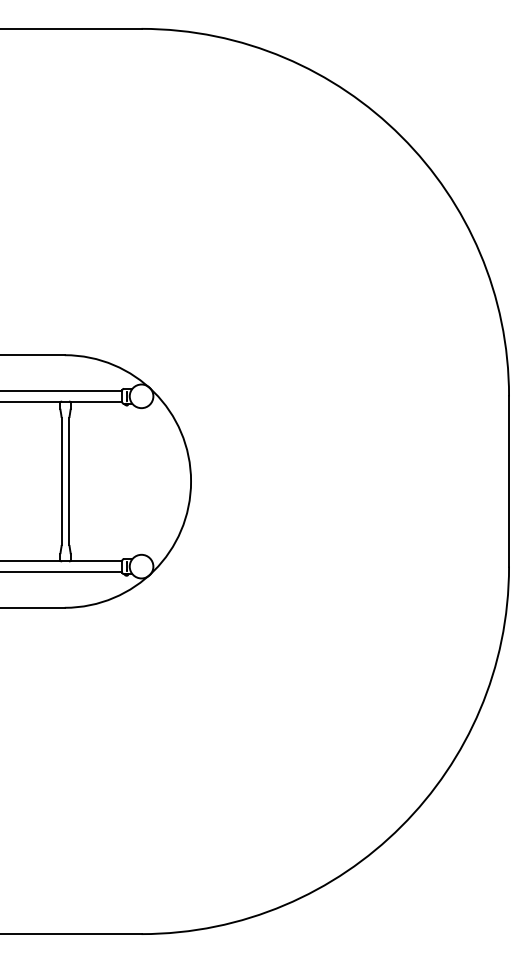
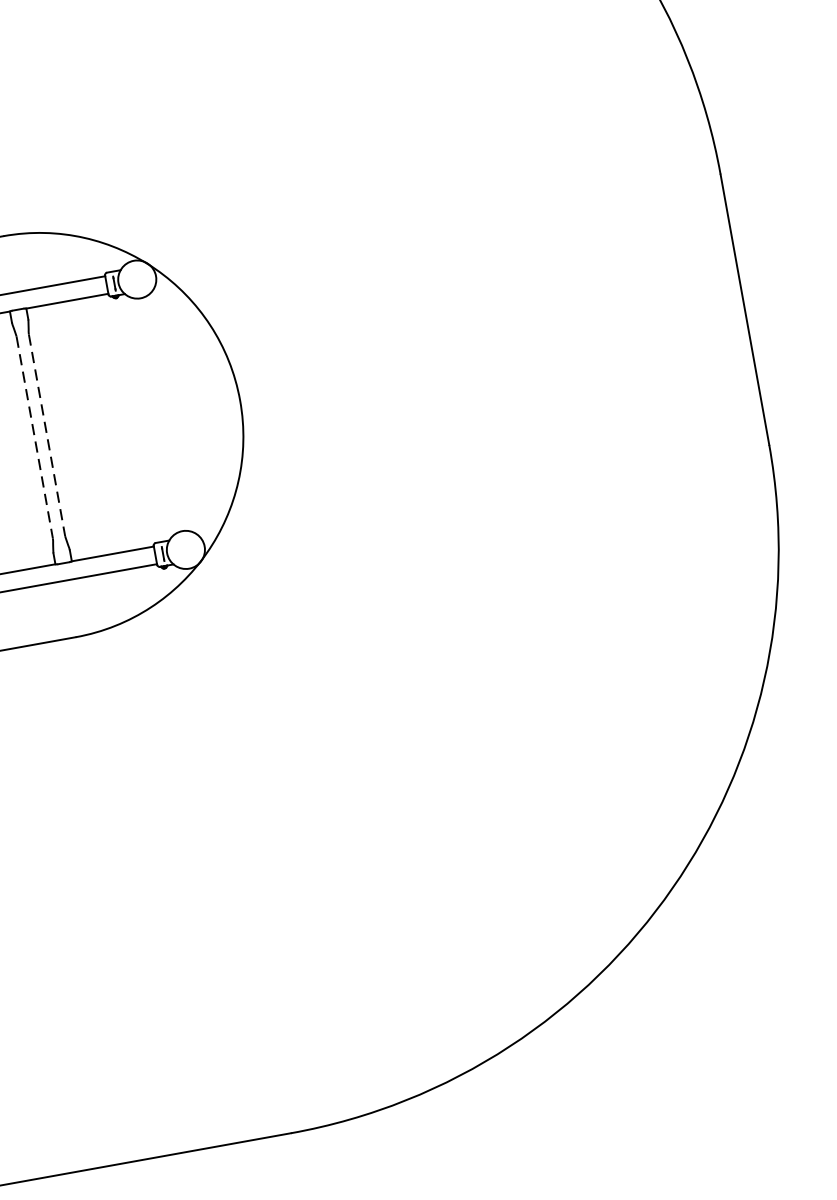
line: (61, 481) -> (34, 437), solid -> dashed
line: (69, 481) -> (47, 435), solid -> dashed

